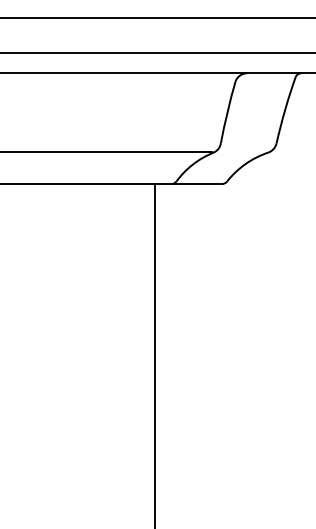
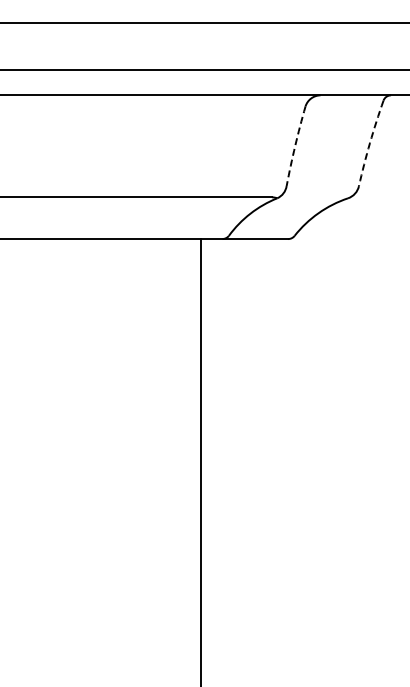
arc: (284, 110) -> (369, 143), solid -> dashed
arc: (227, 111) -> (295, 145), solid -> dashed

